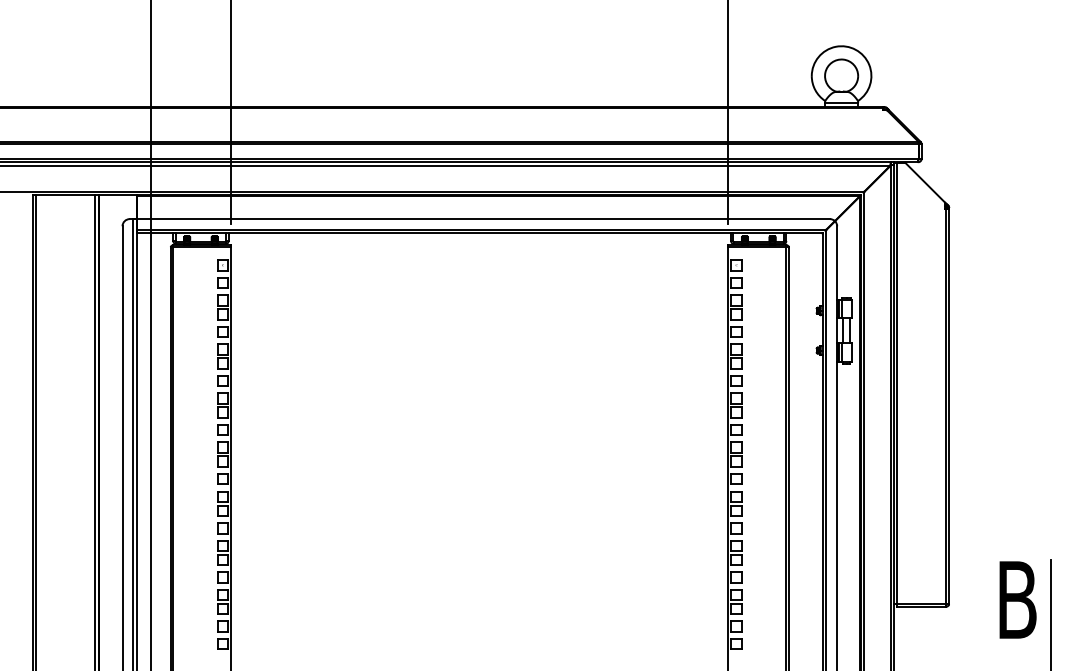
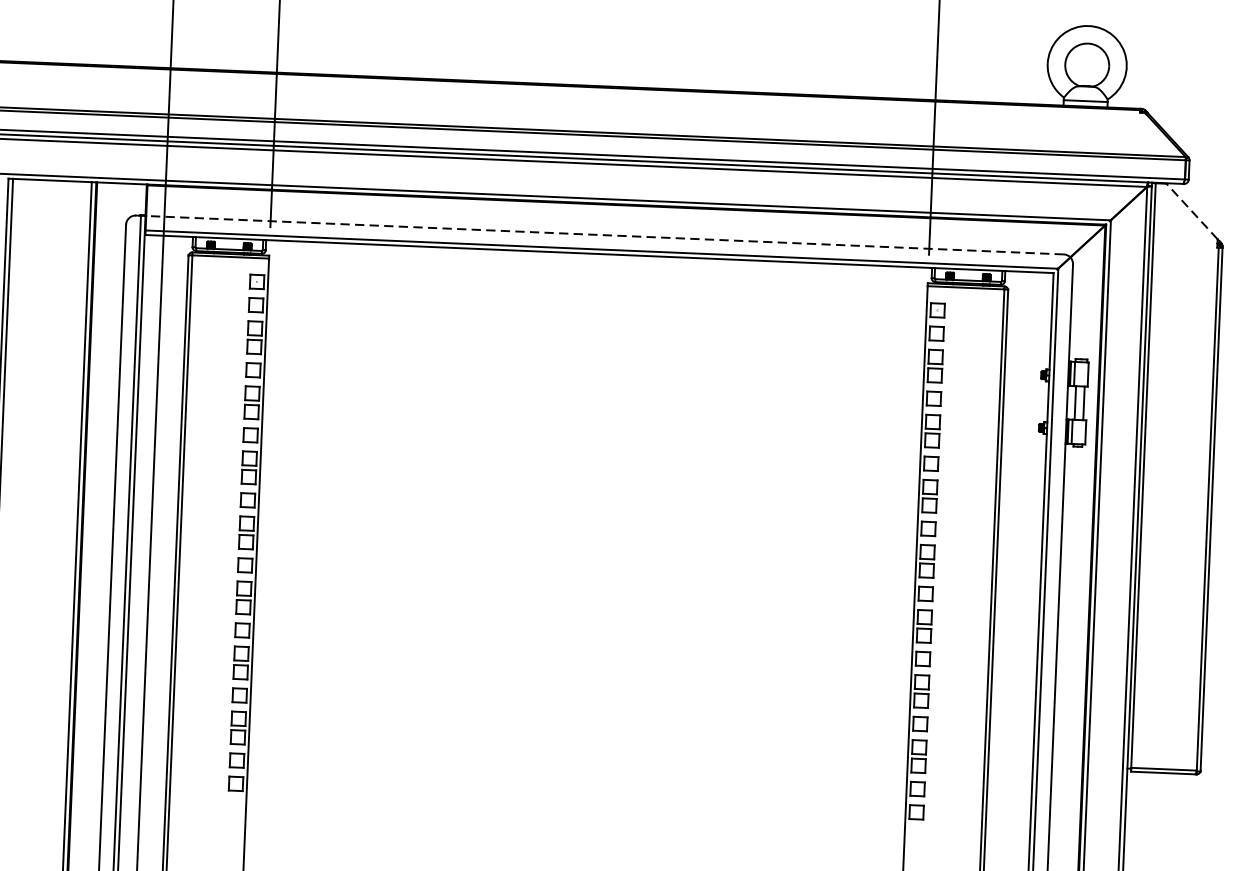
line: (924, 182) -> (1191, 211), solid -> dashed
line: (483, 219) -> (604, 235), solid -> dashed

